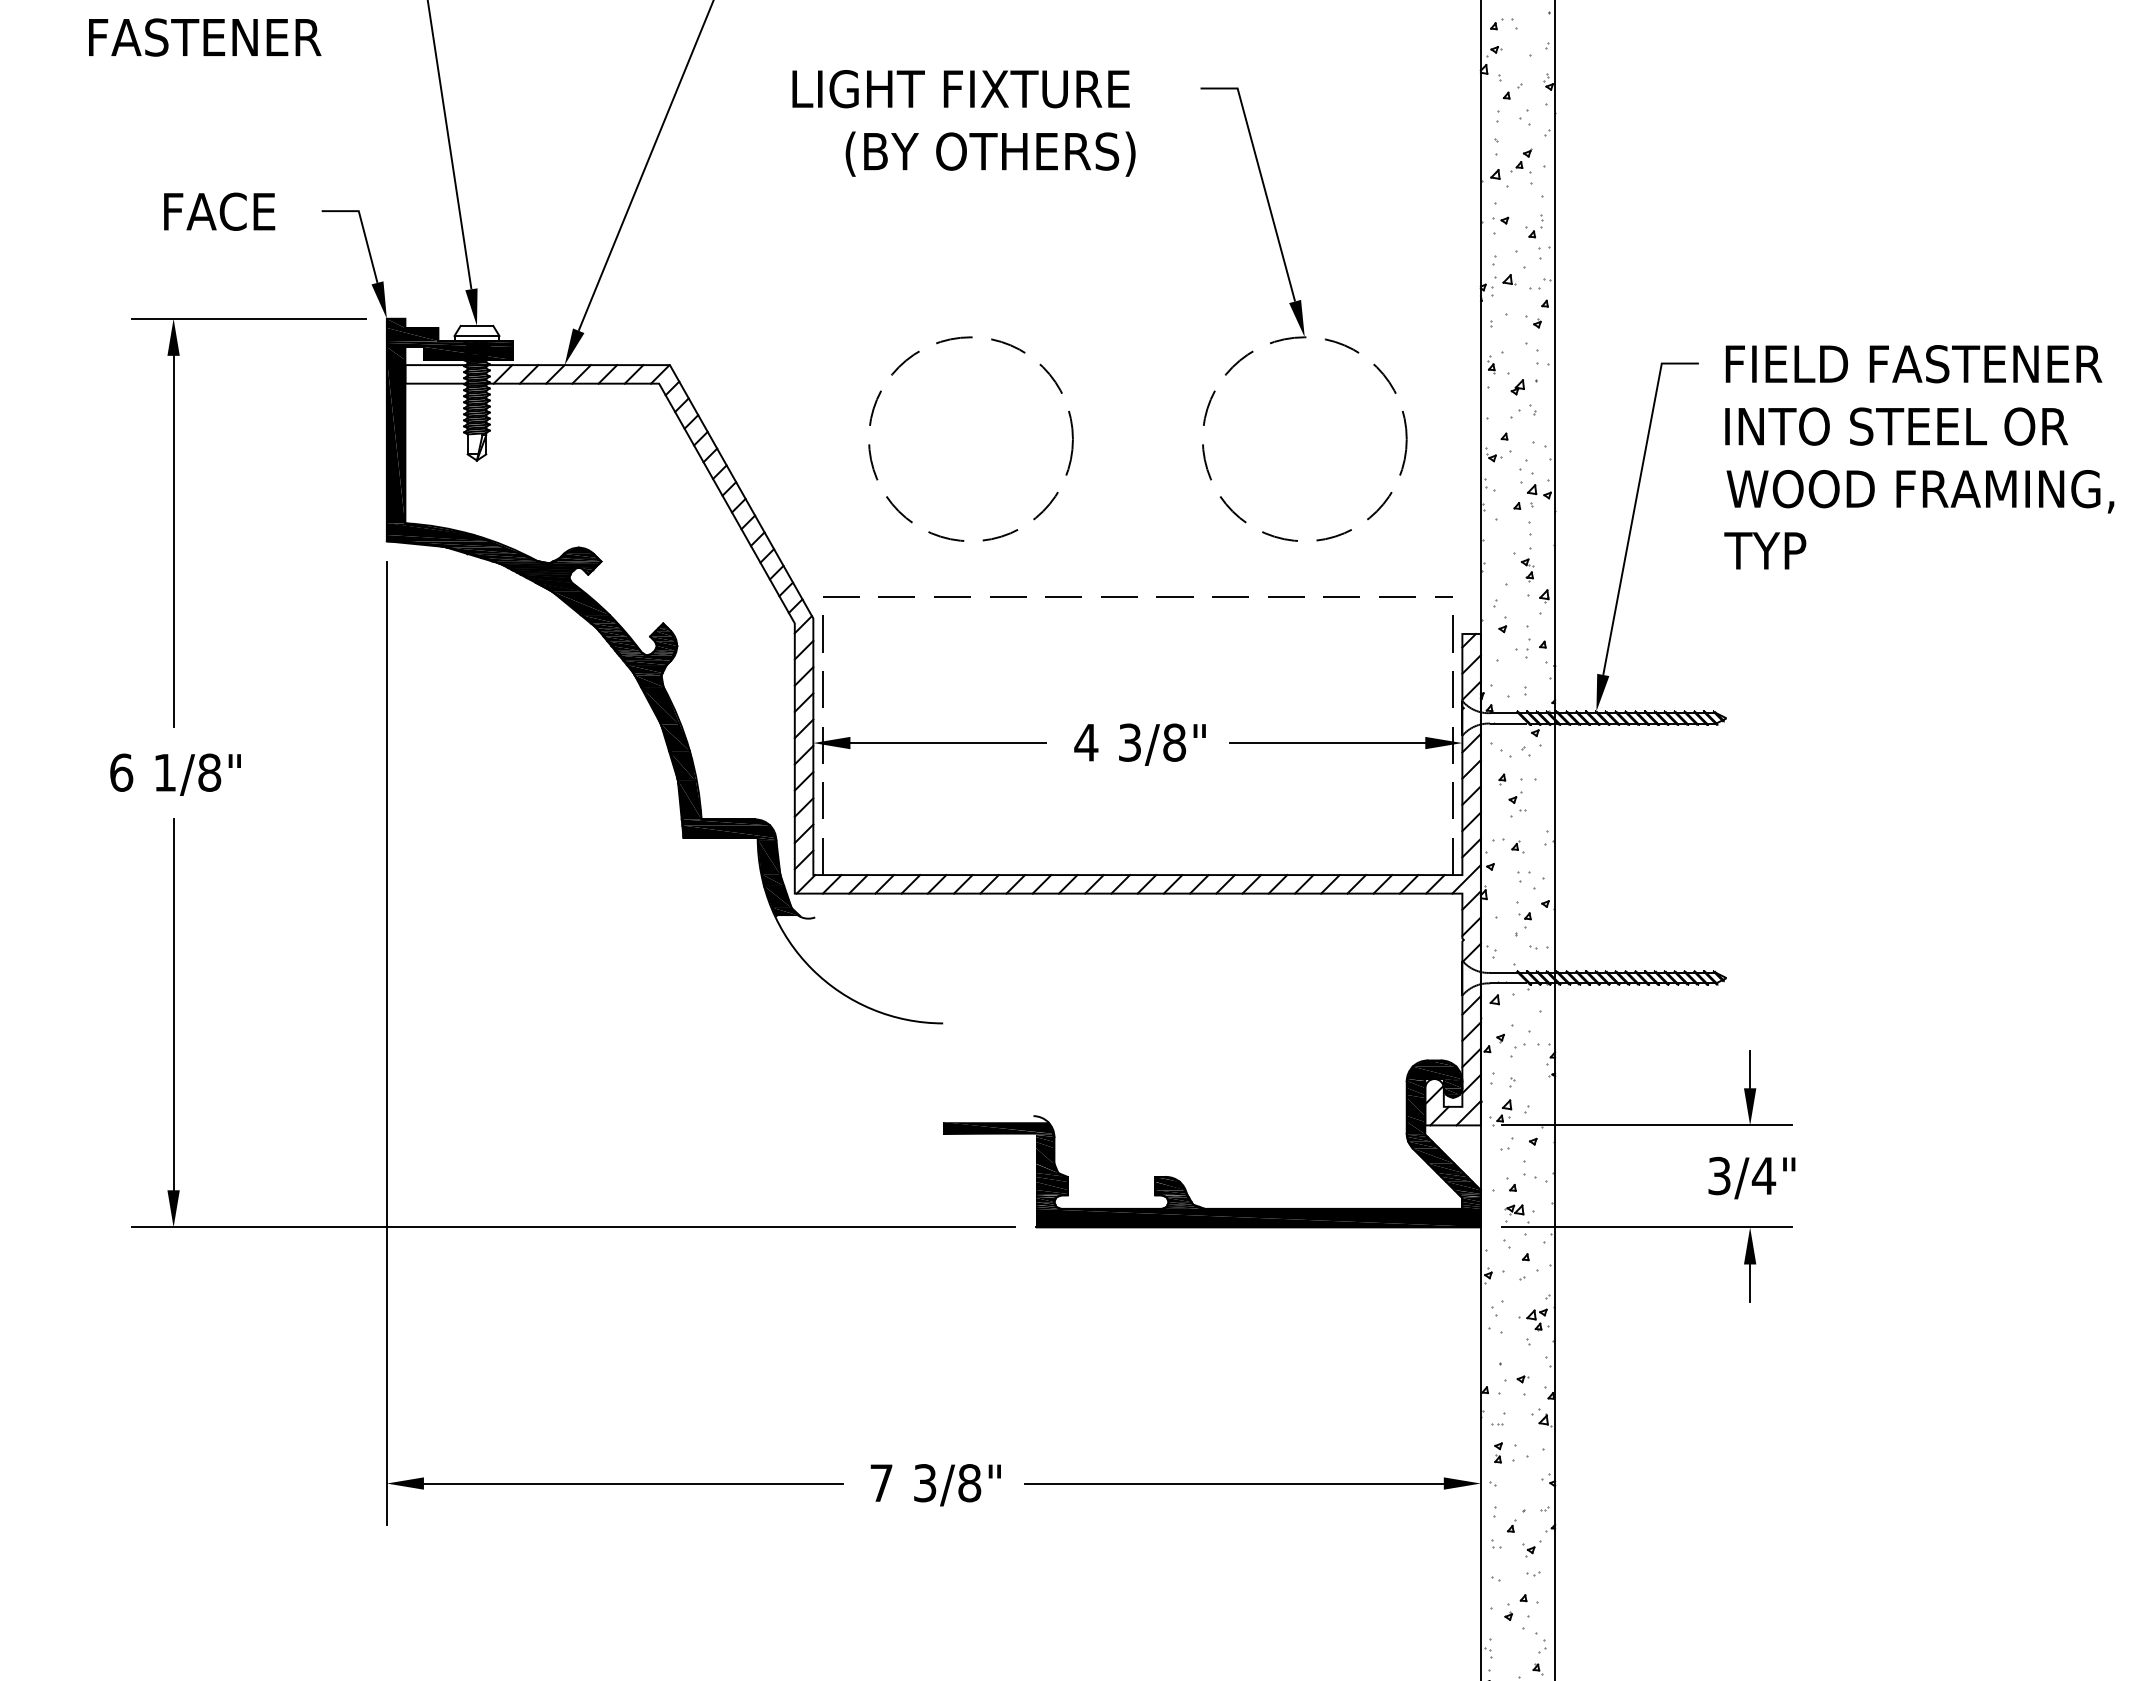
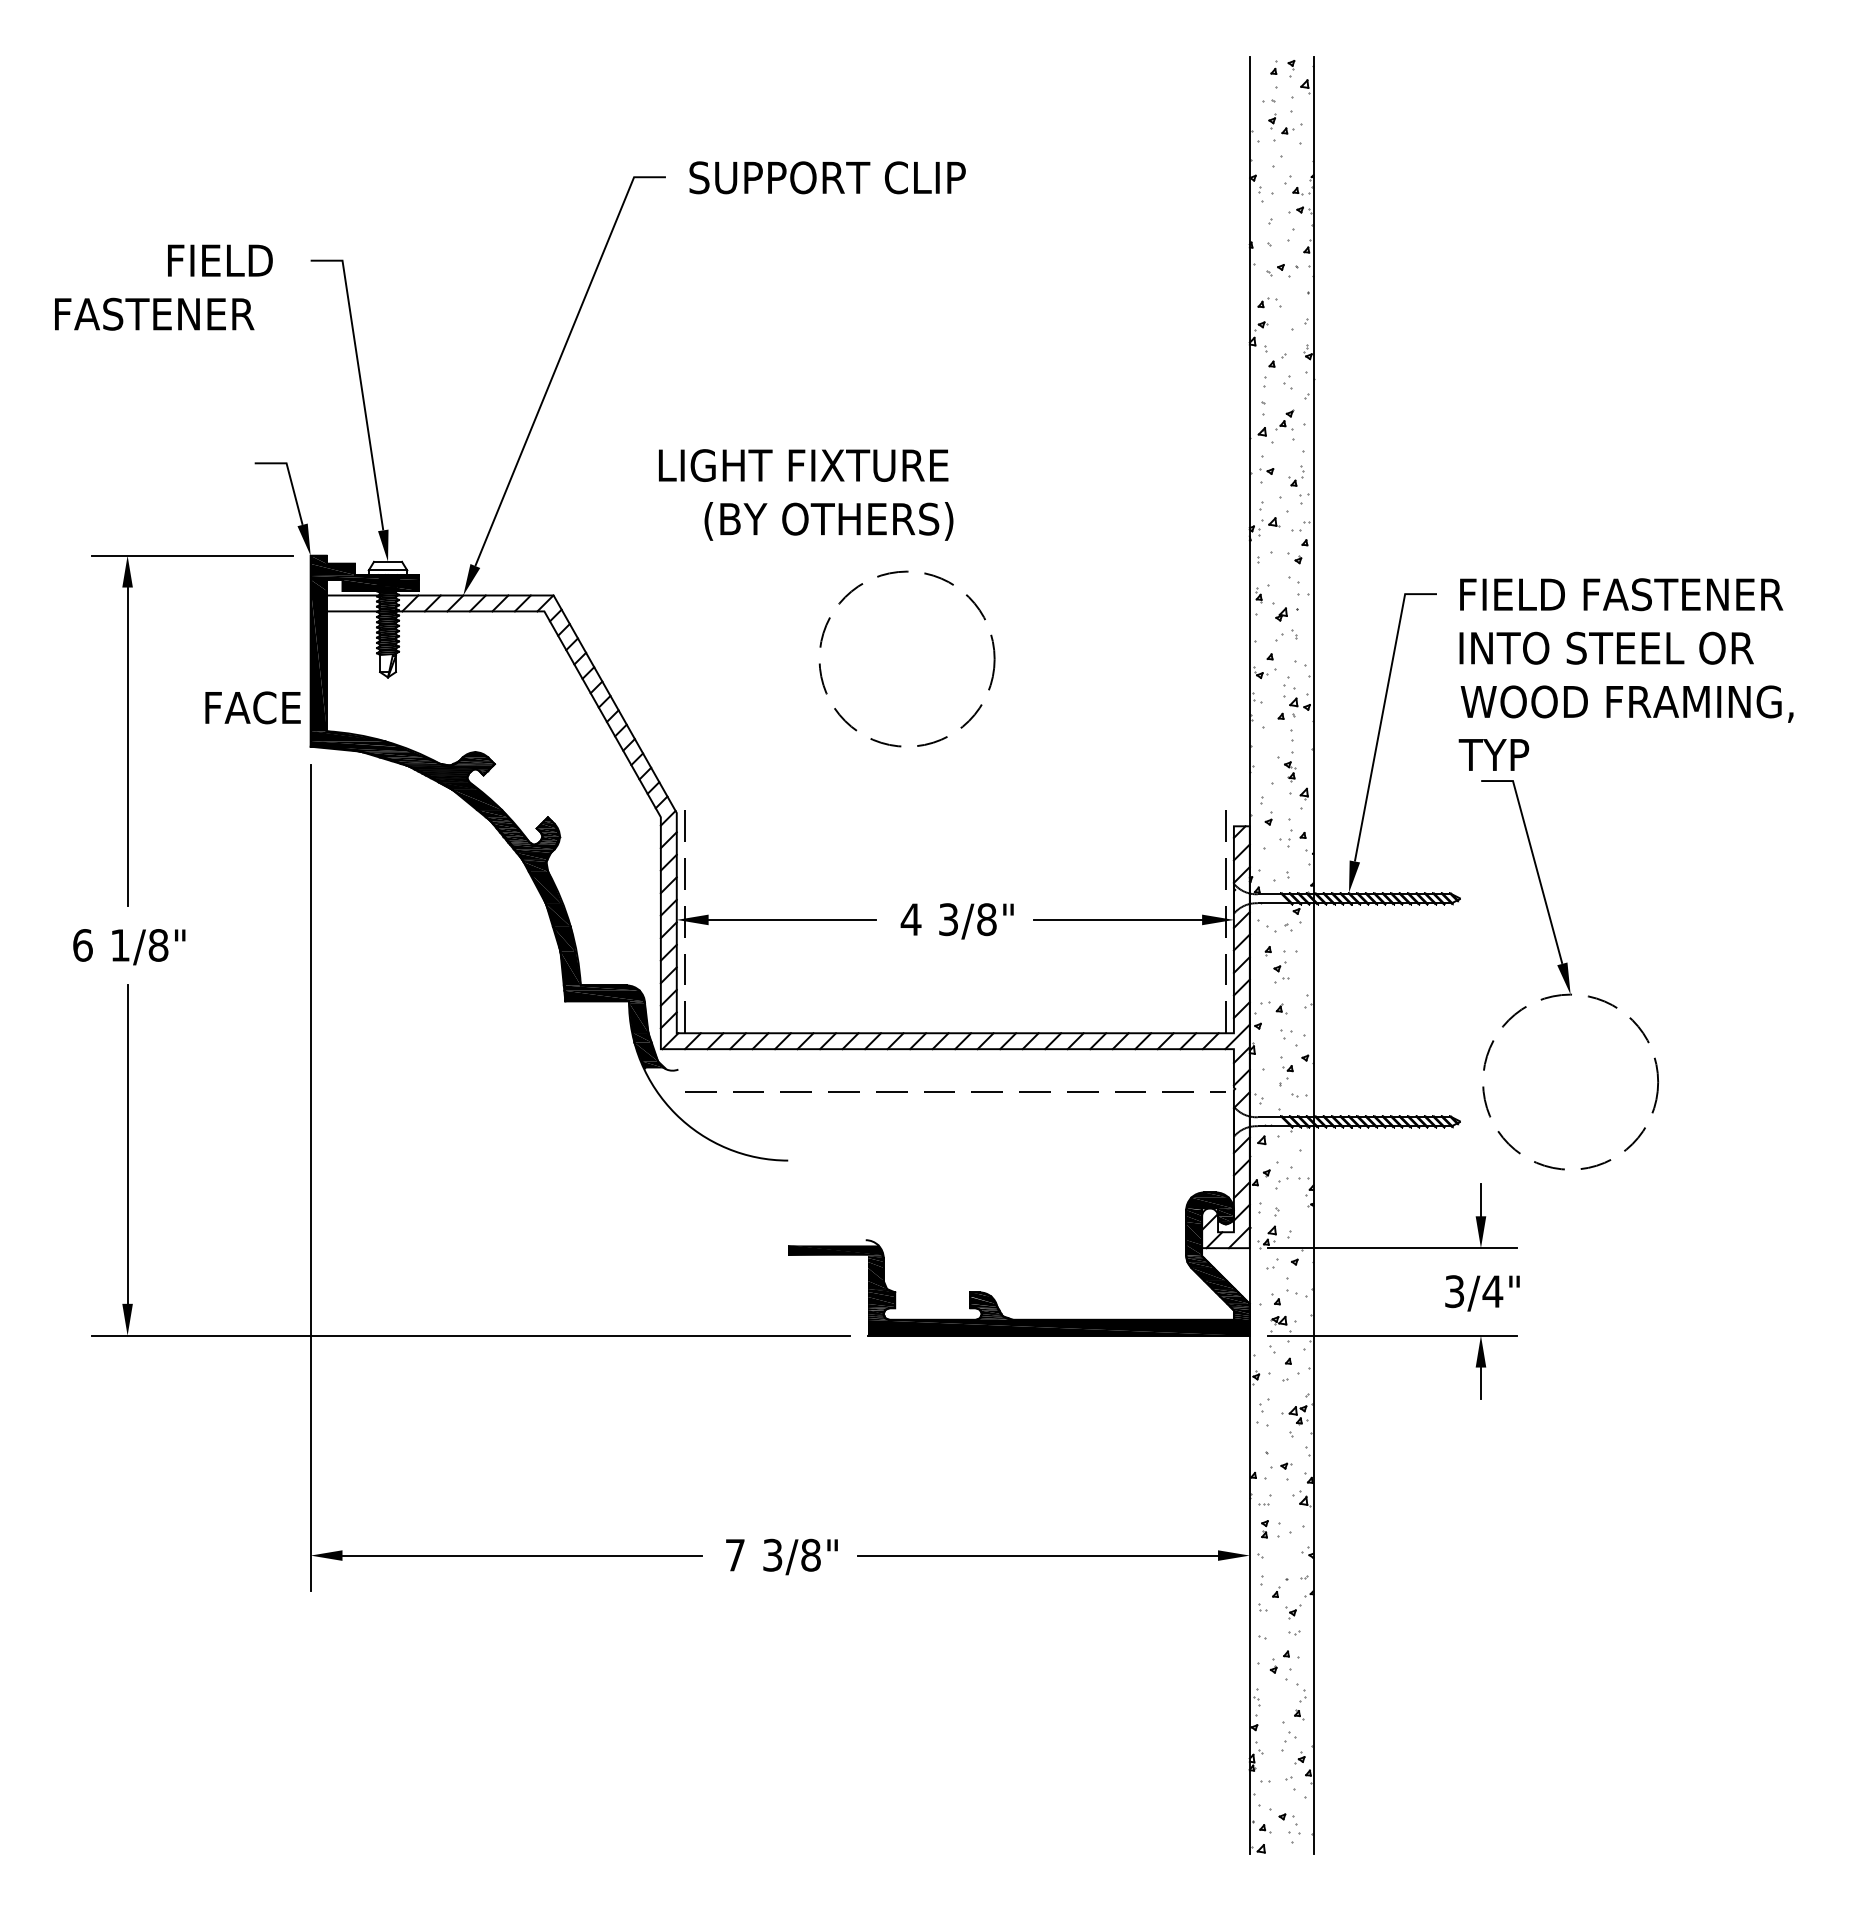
text: (964, 122) -> (806, 494), moved
text: (218, 211) -> (252, 707), moved
part: (1303, 315) -> (1569, 975), moved
circle: (970, 438) -> (906, 658), moved
line: (1136, 595) -> (954, 1091), moved

